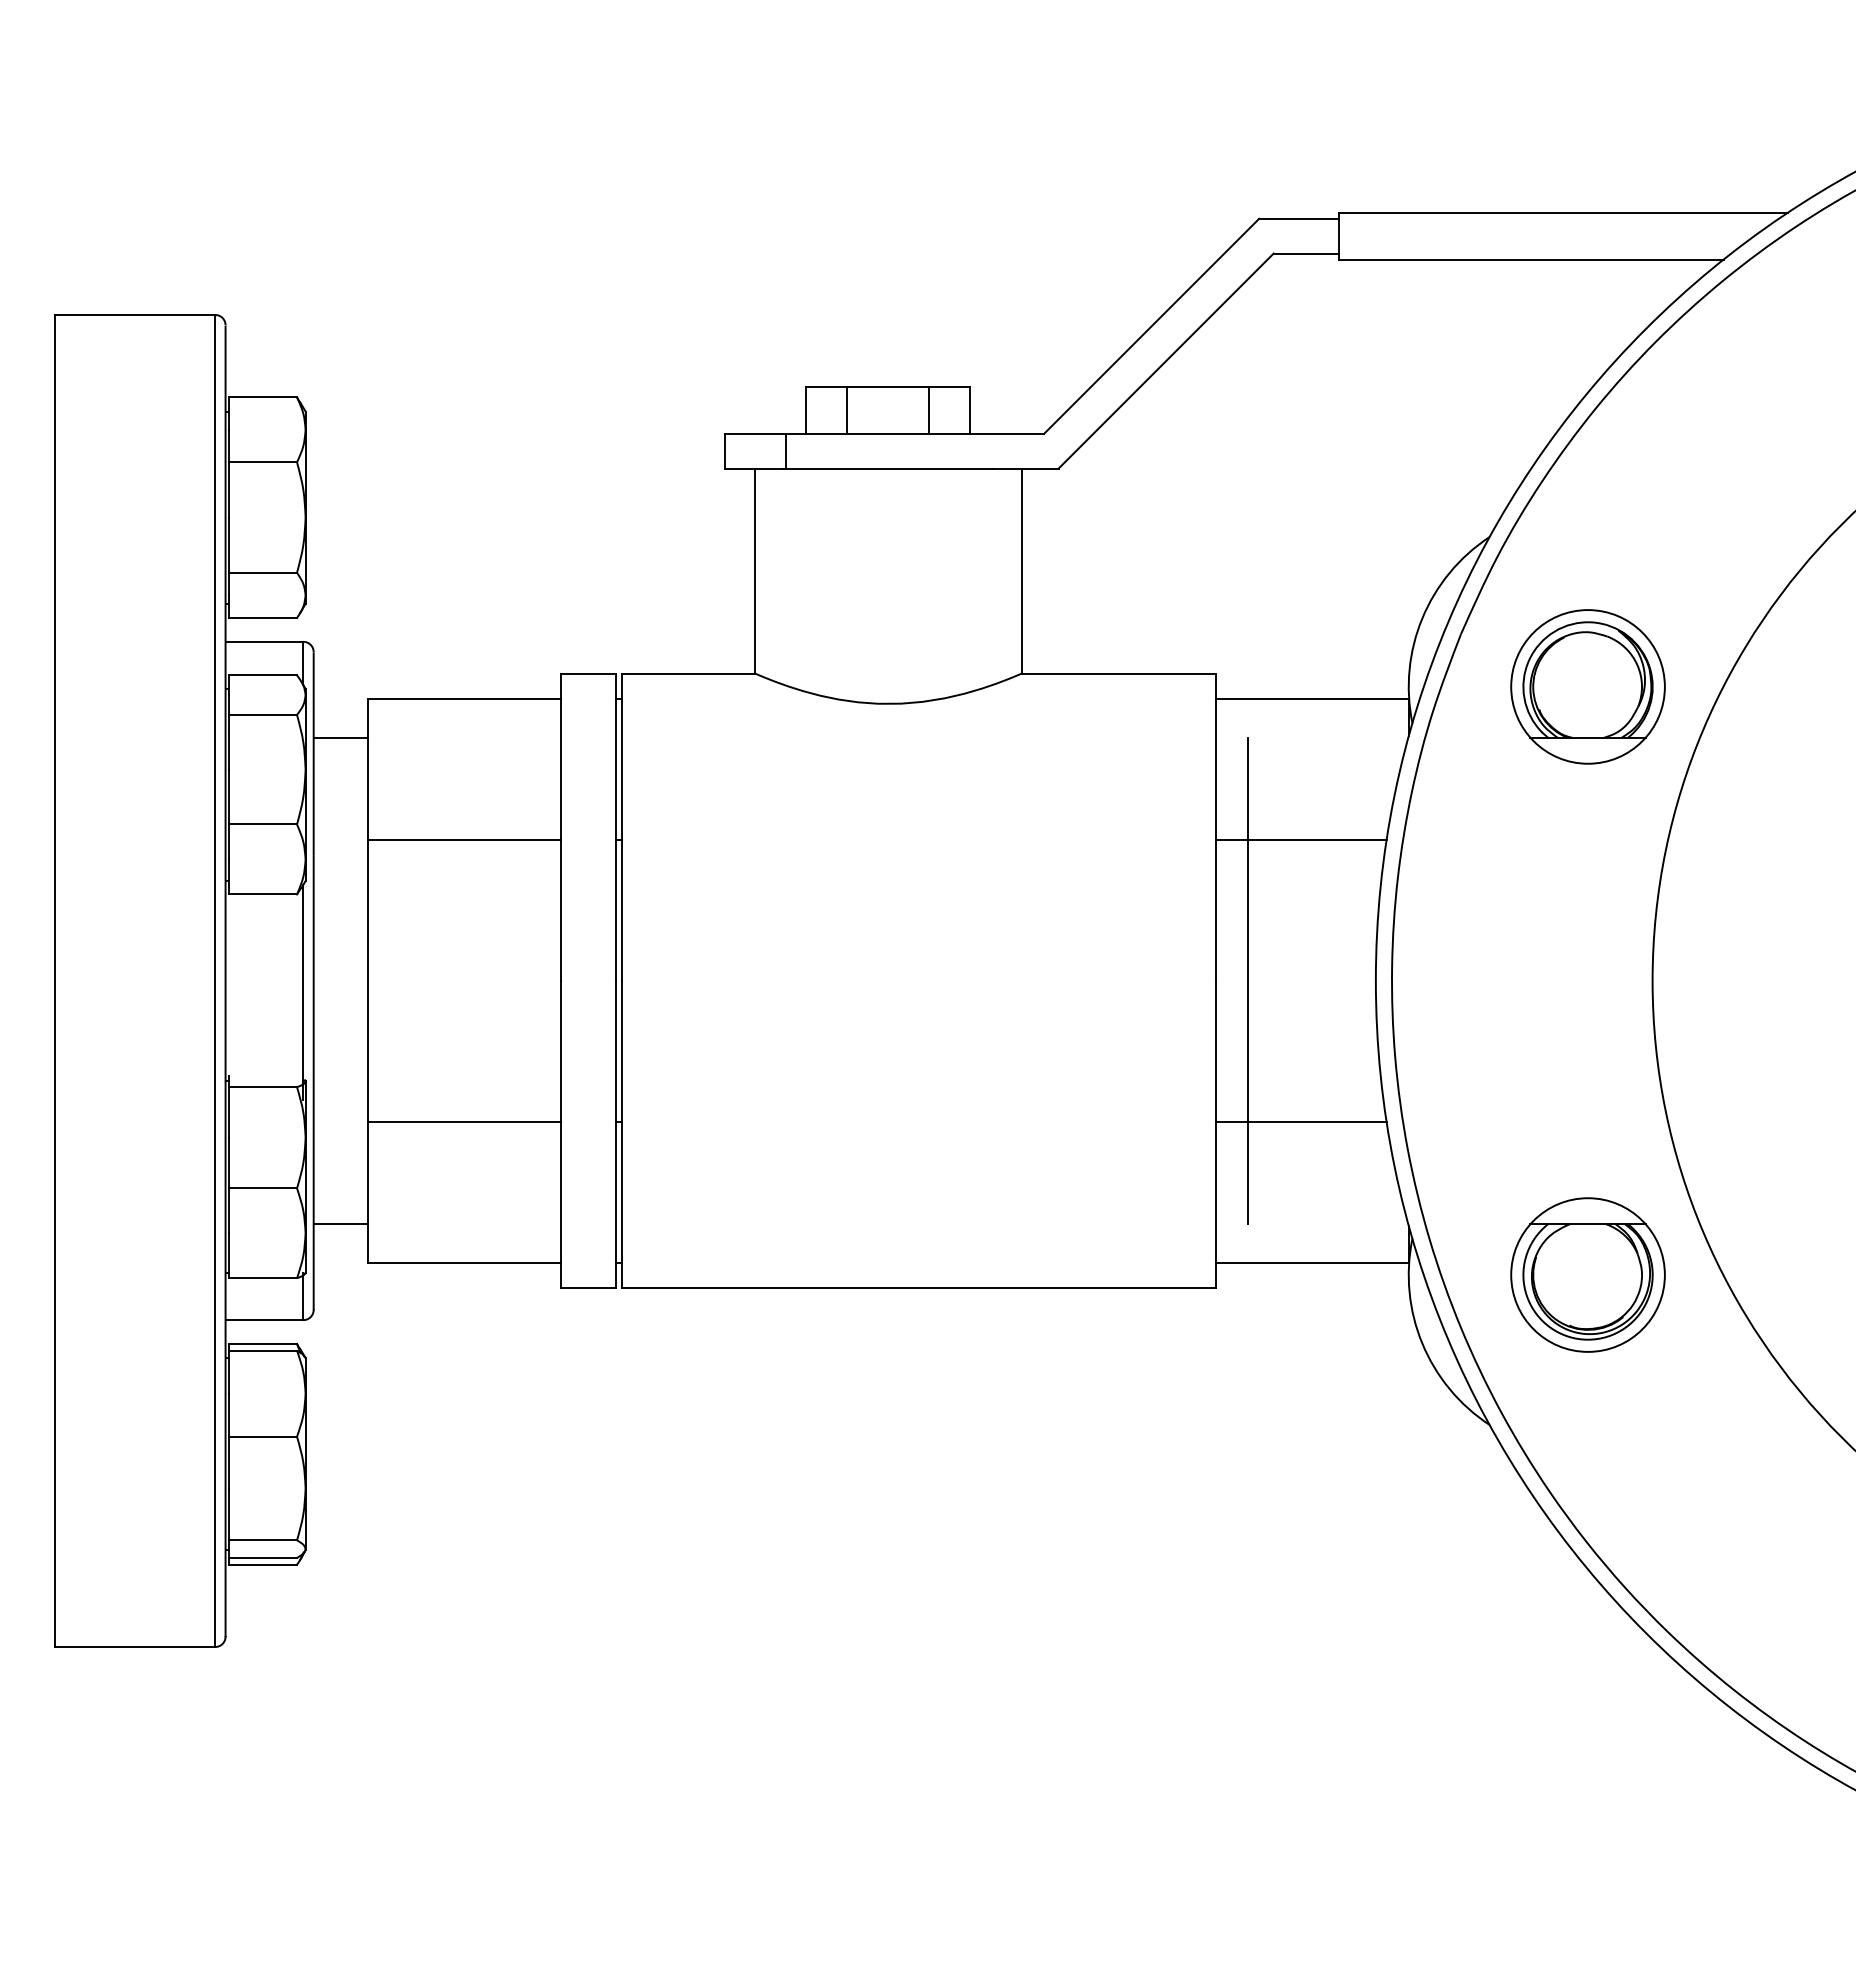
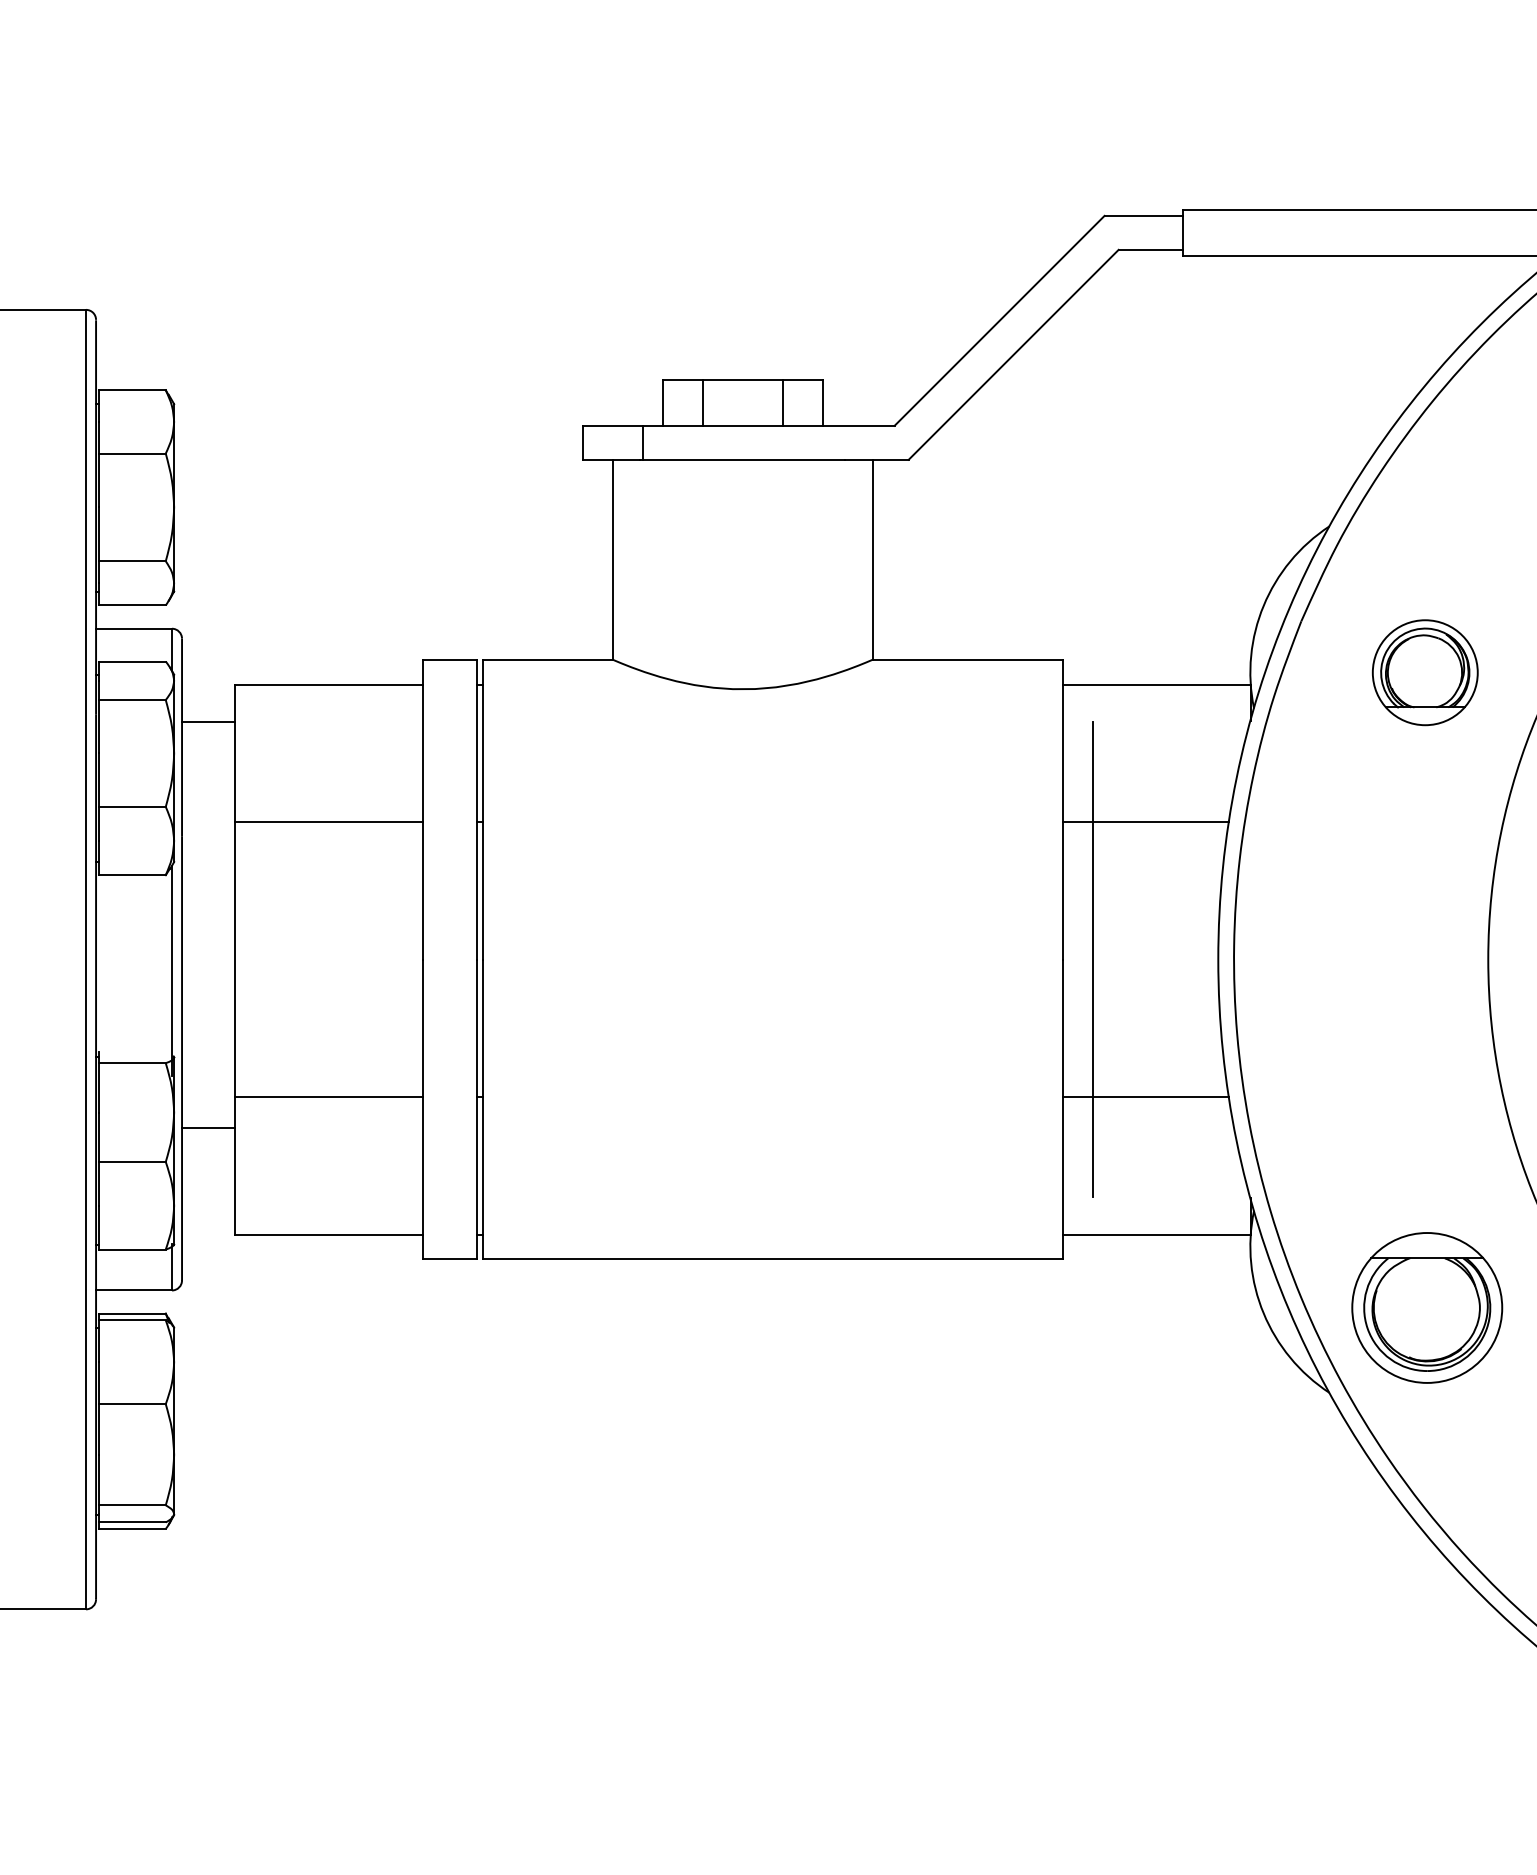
part: (1587, 686) -> (1424, 672), size x0.7
line: (340, 1224) -> (208, 1127), moved
part: (1587, 1274) -> (1426, 1307), moved

